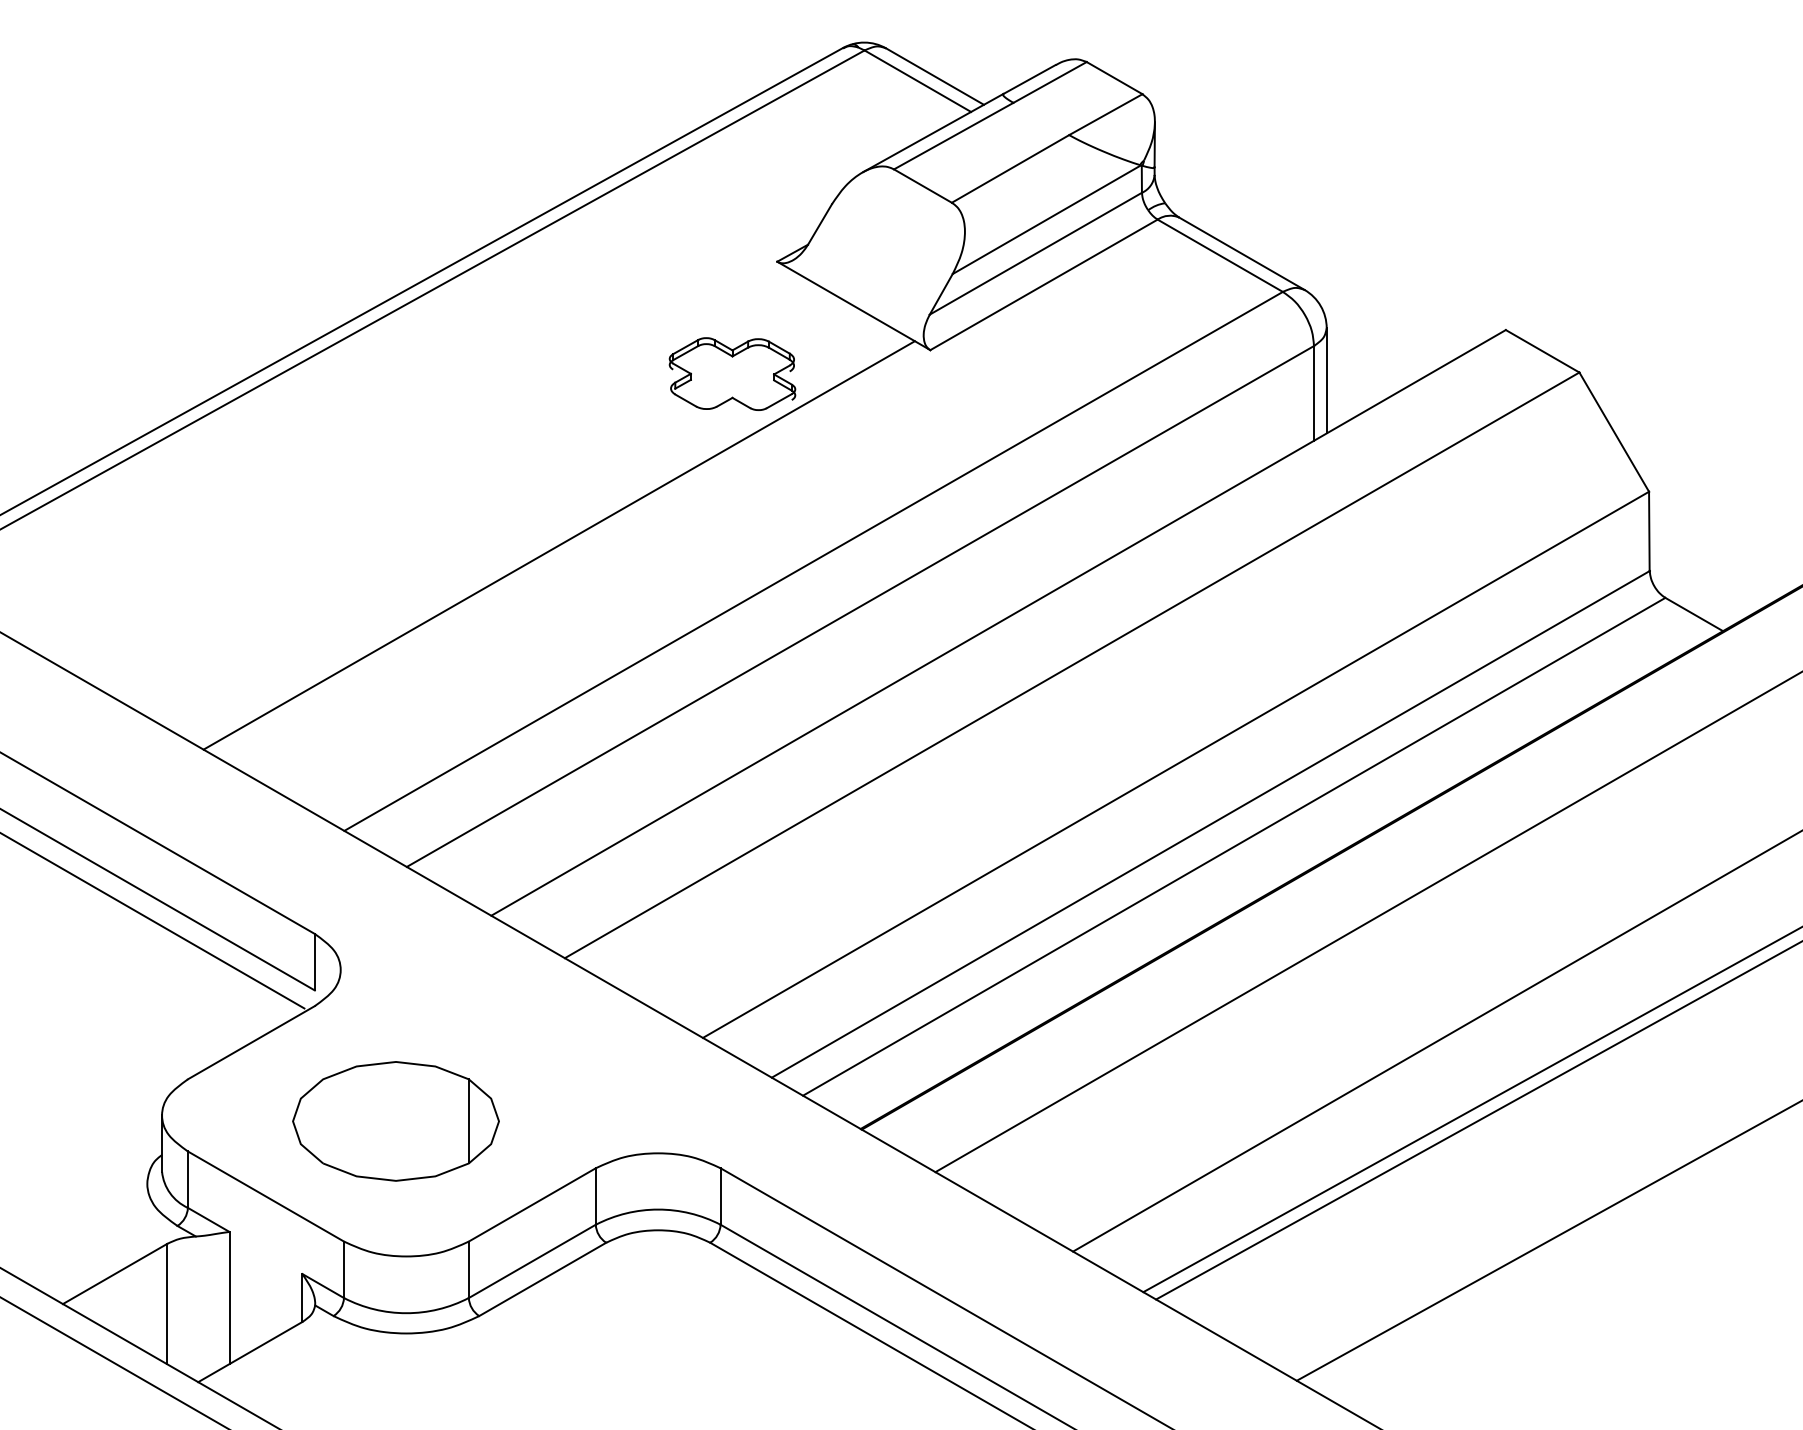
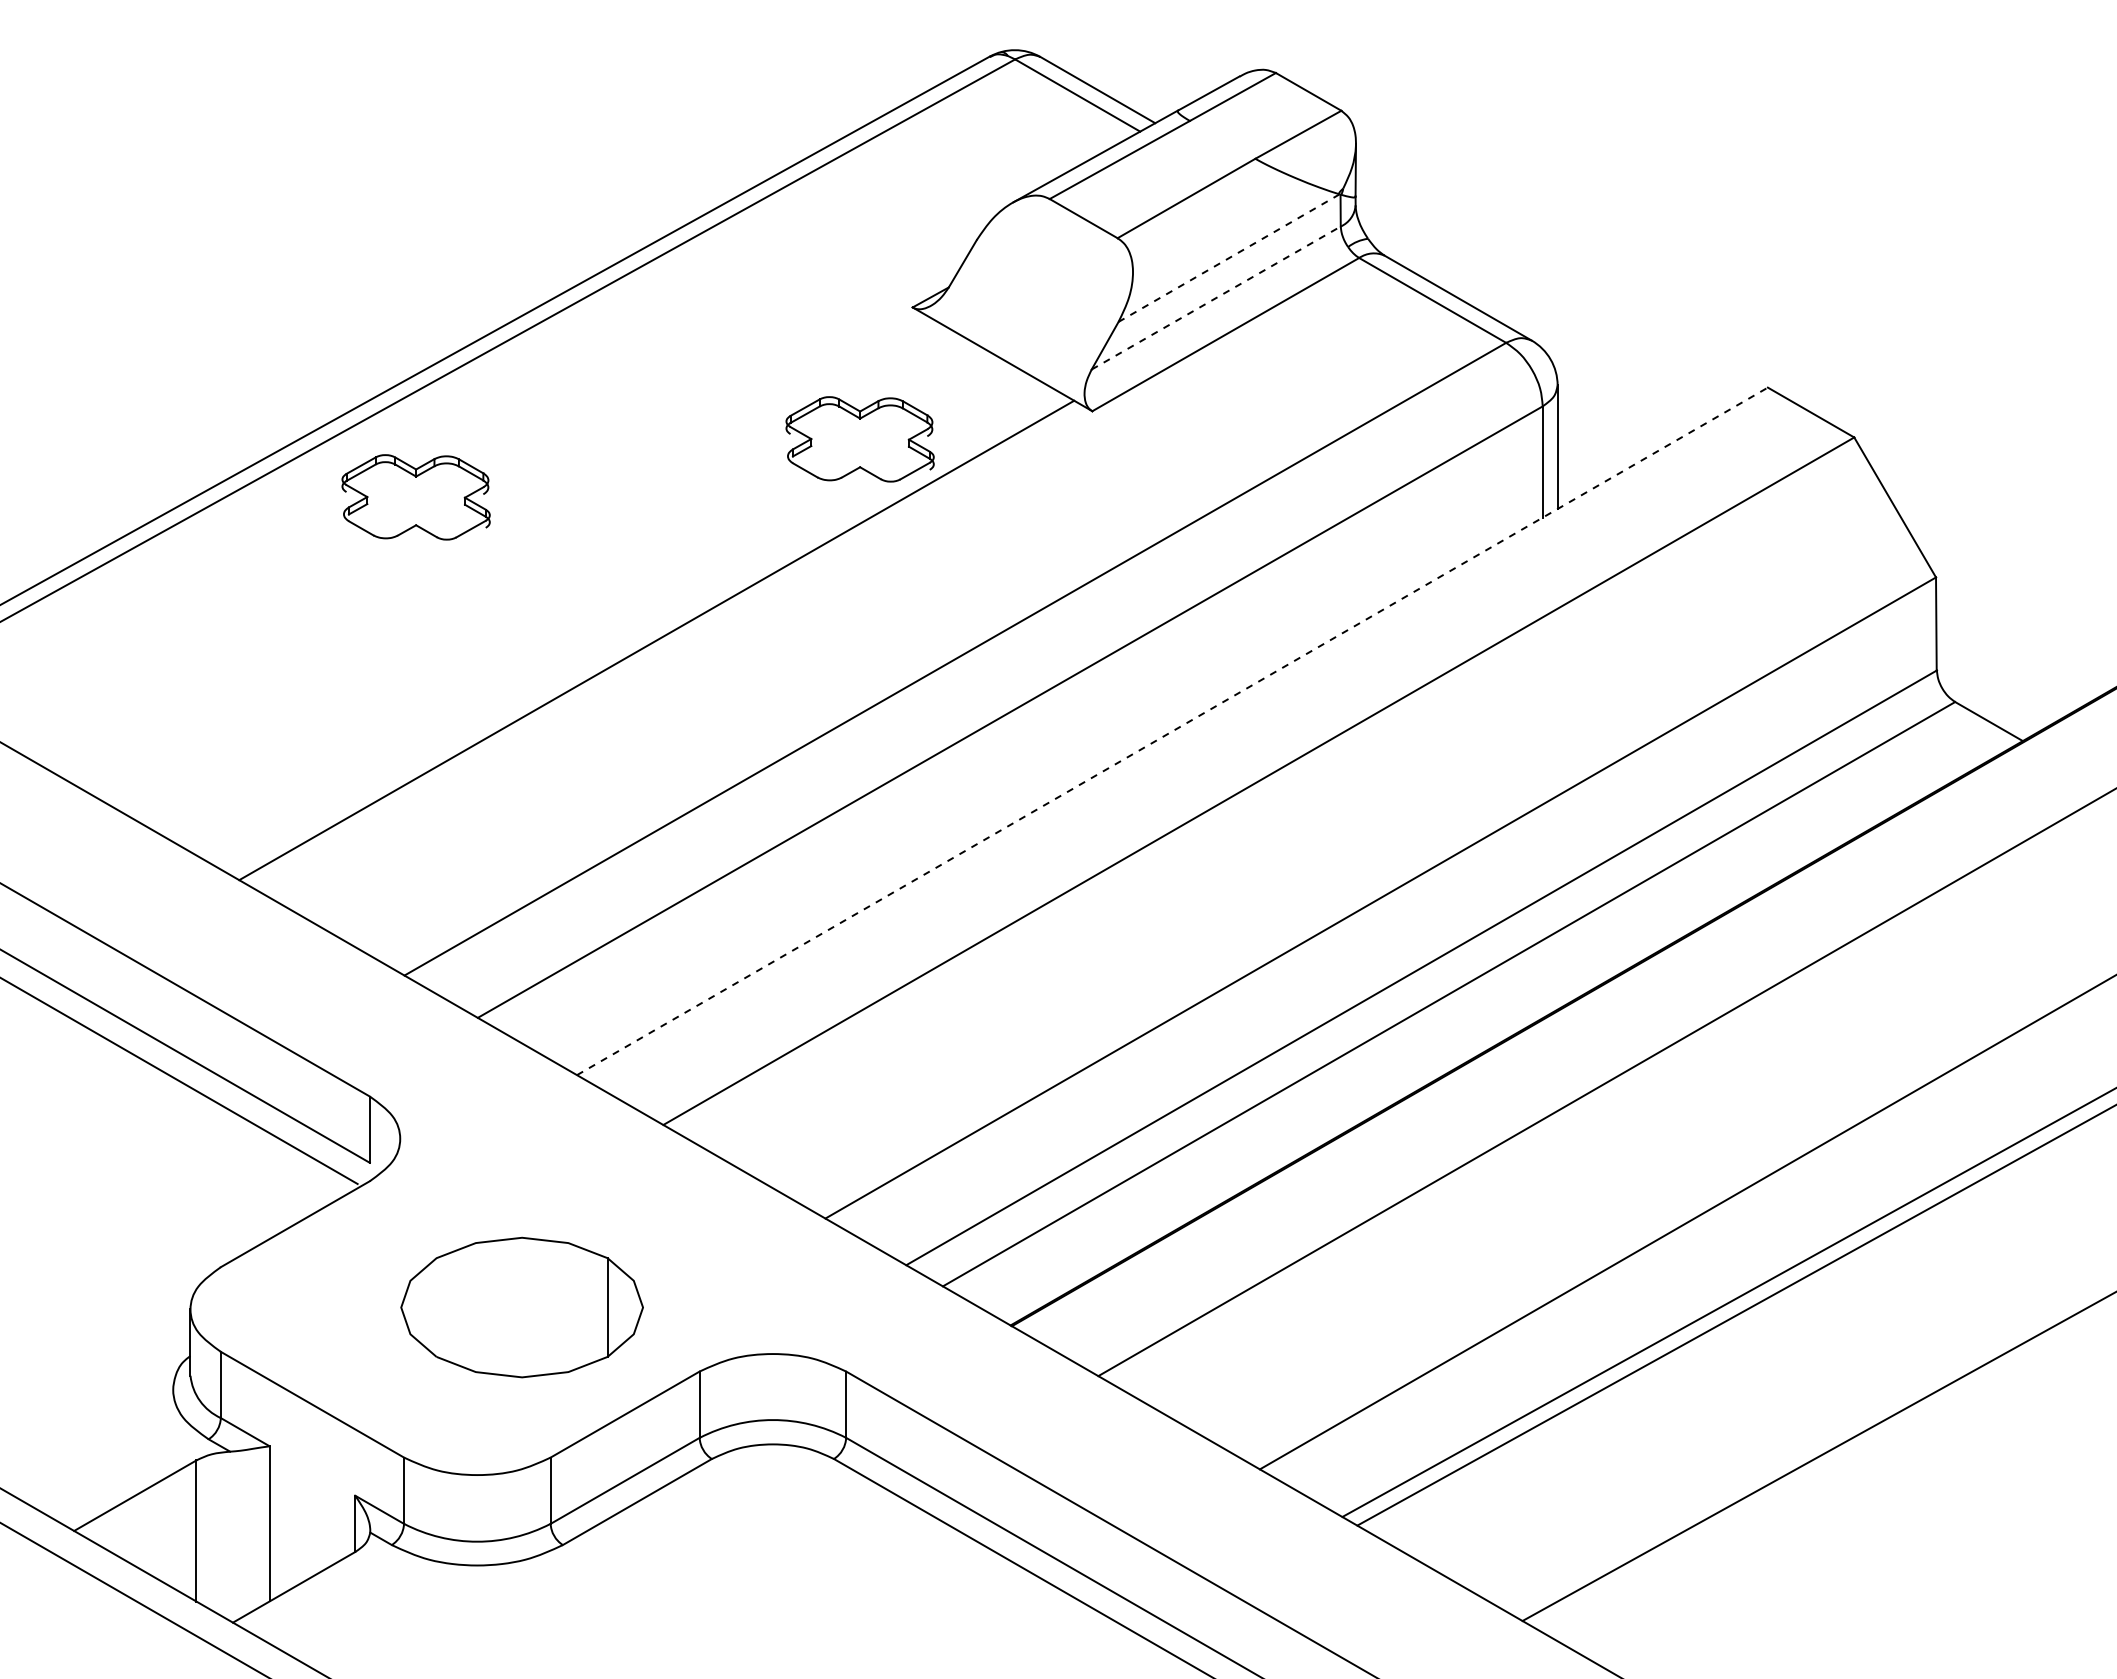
line: (1047, 220) -> (1229, 258), solid -> dashed
line: (1036, 254) -> (1216, 298), solid -> dashed
part: (353, 423) -> (415, 497), added
line: (998, 622) -> (1172, 731), solid -> dashed
part: (395, 1121) -> (521, 1307), moved

